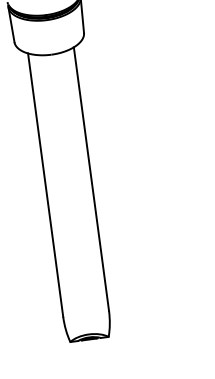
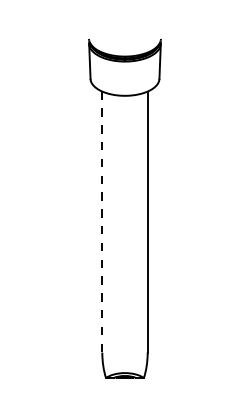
line: (45, 185) -> (102, 222), solid -> dashed

